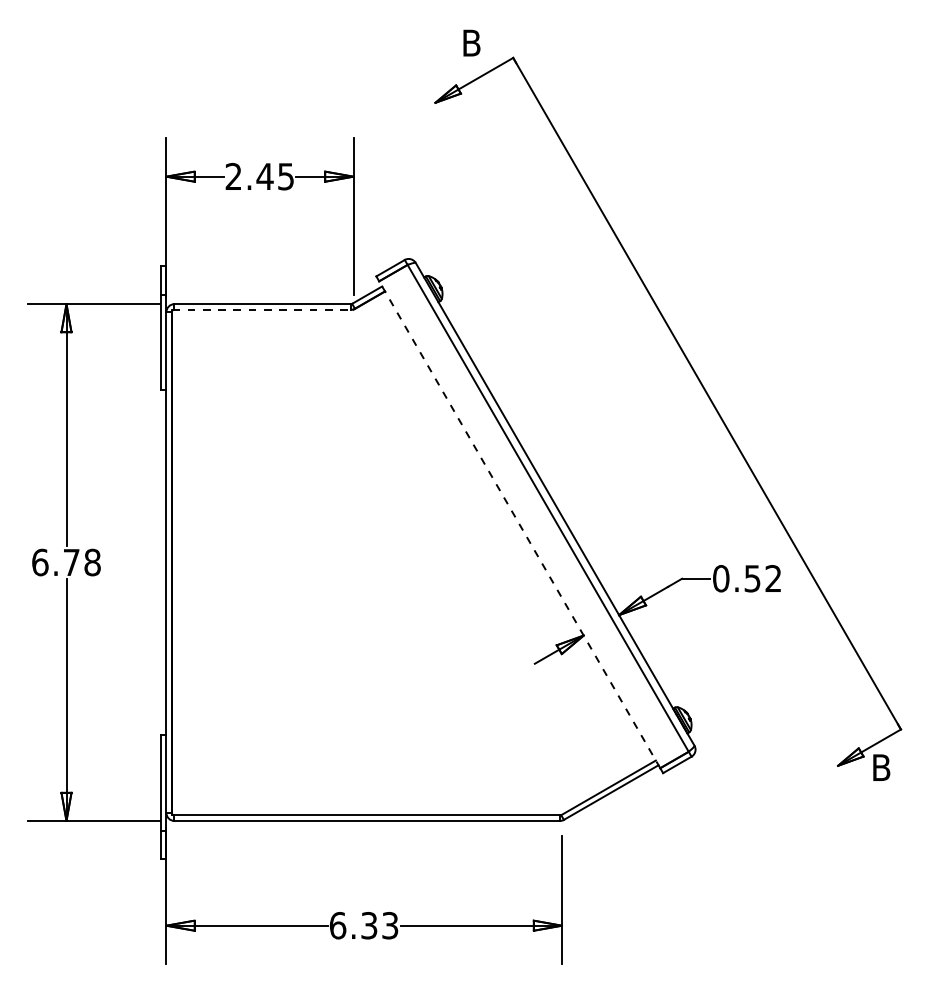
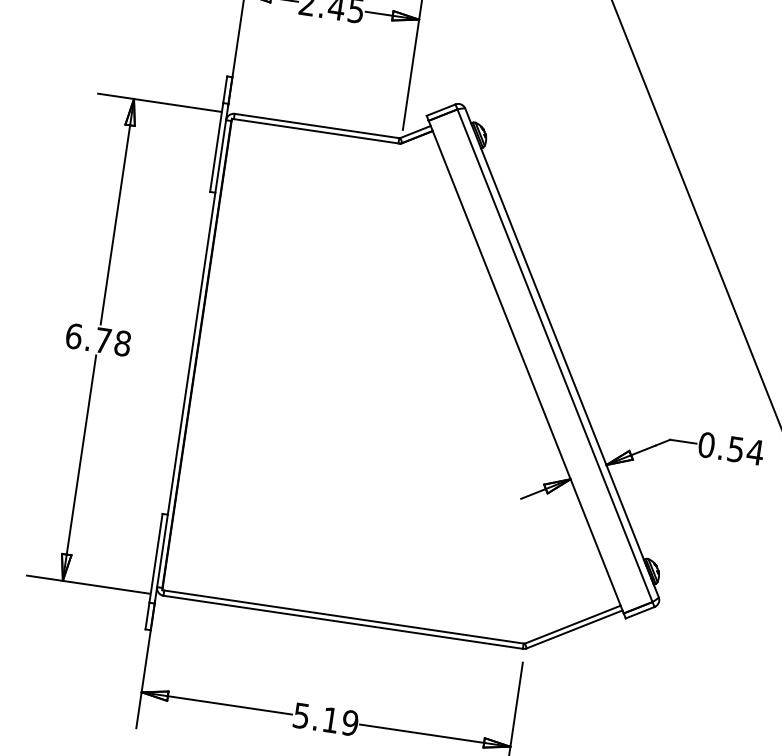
line: (262, 309) -> (316, 130), dashed -> solid
line: (519, 524) -> (526, 366), dashed -> solid
text: (773, 578) -> (755, 452), 0.52 -> 0.54
text: (363, 925) -> (325, 719), 6.33 -> 5.19

